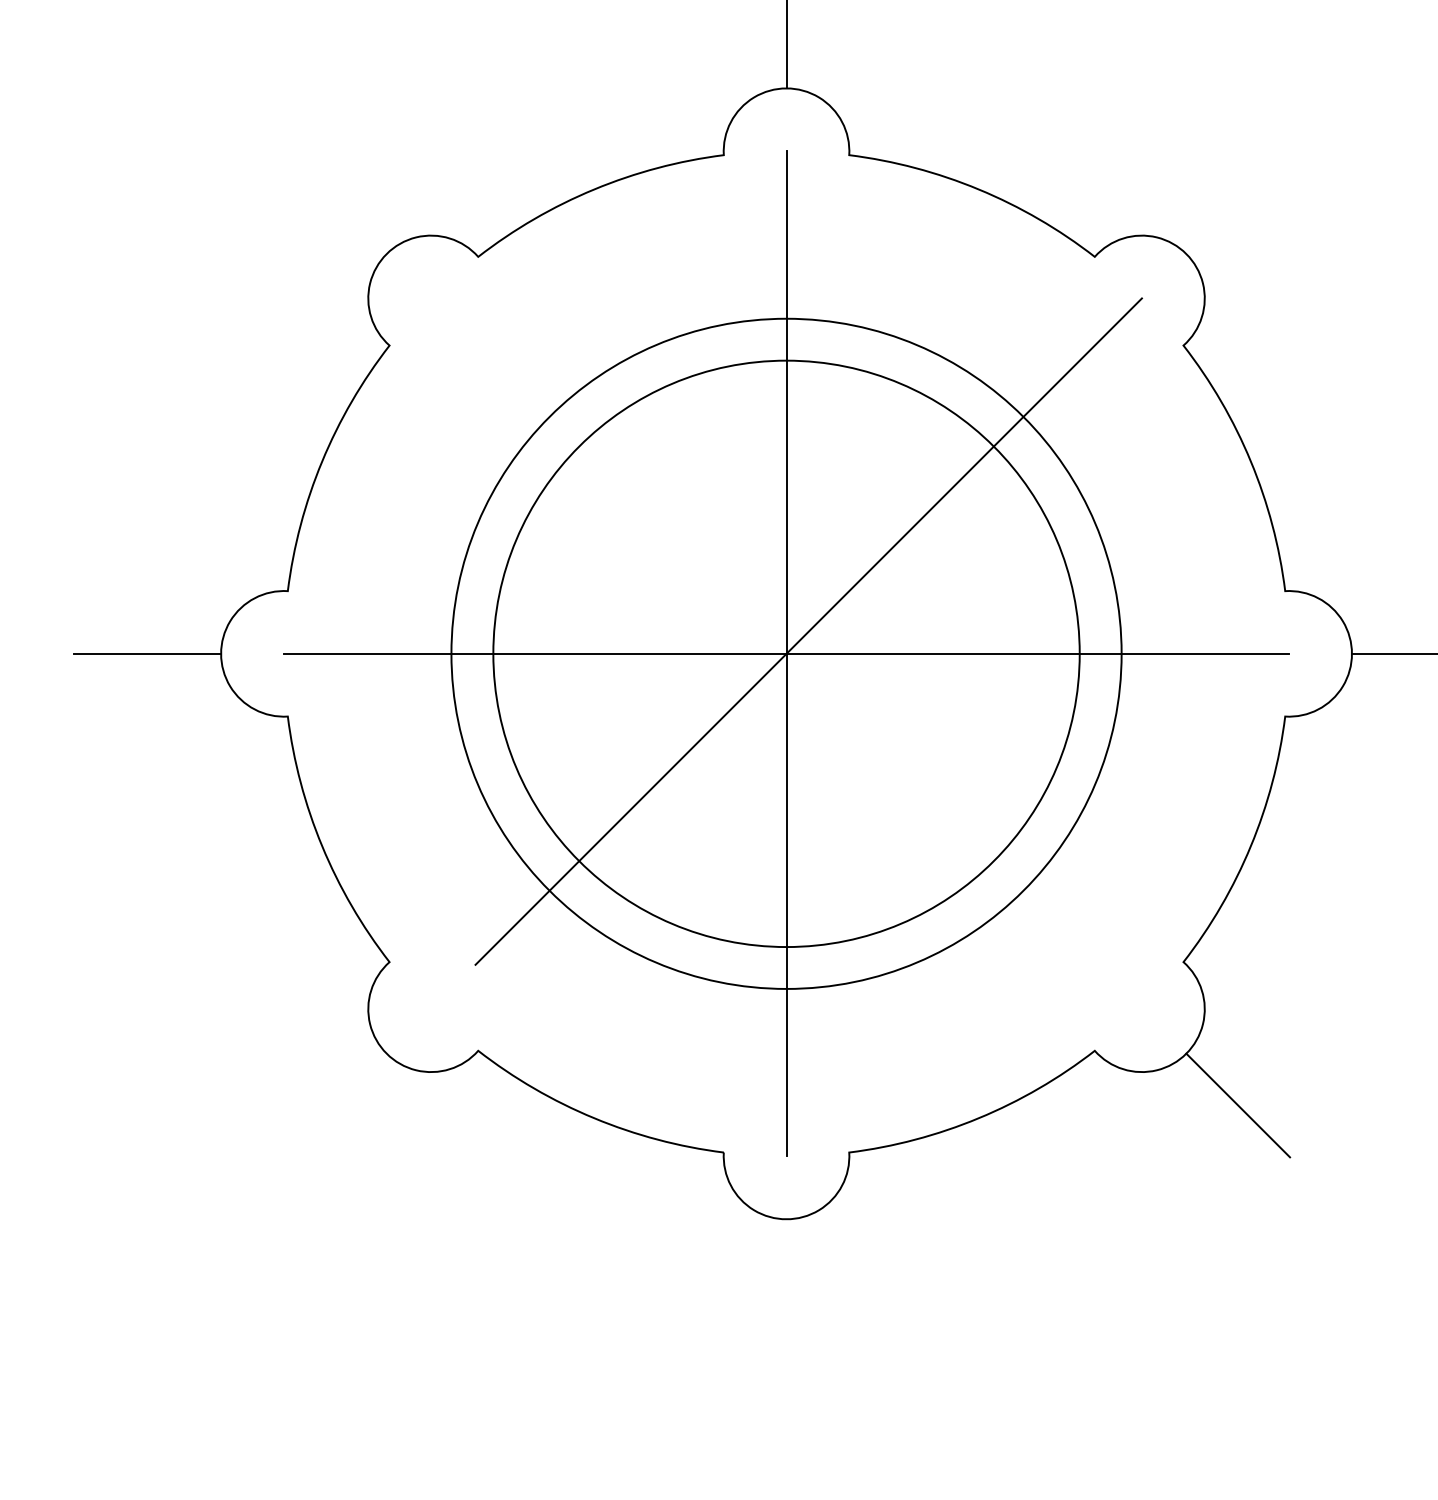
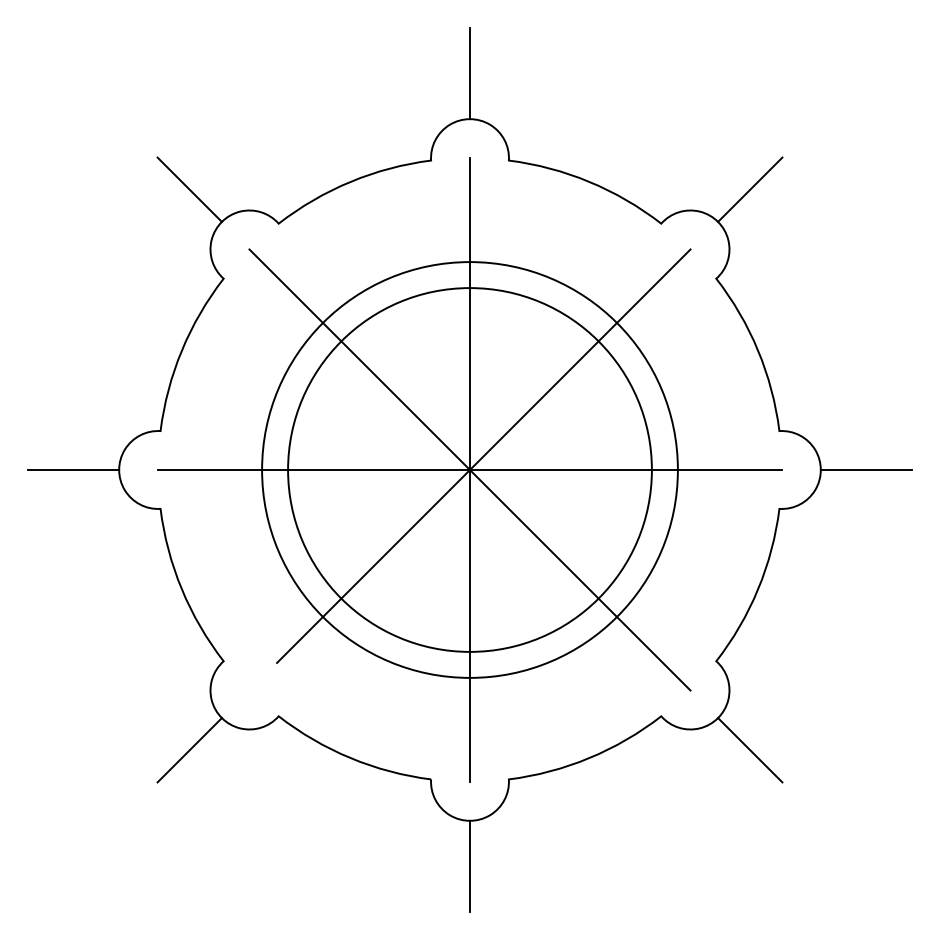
line: (334, 201) -> (189, 189), added
line: (1238, 201) -> (750, 189), added
line: (785, 653) -> (469, 469), added
line: (334, 1105) -> (189, 750), added
line: (785, 1291) -> (469, 865), added

